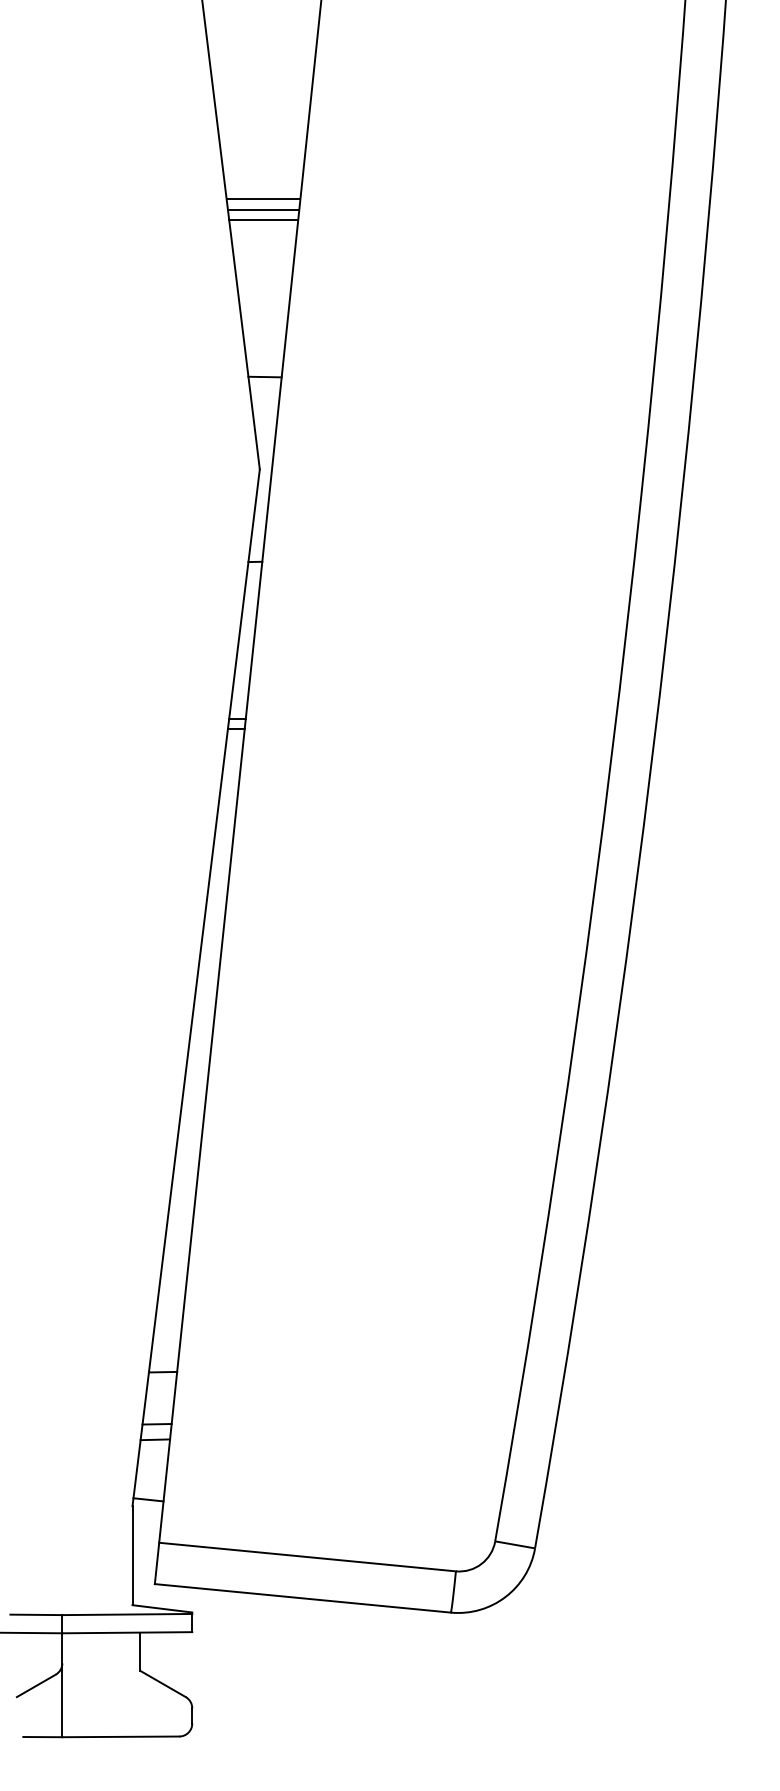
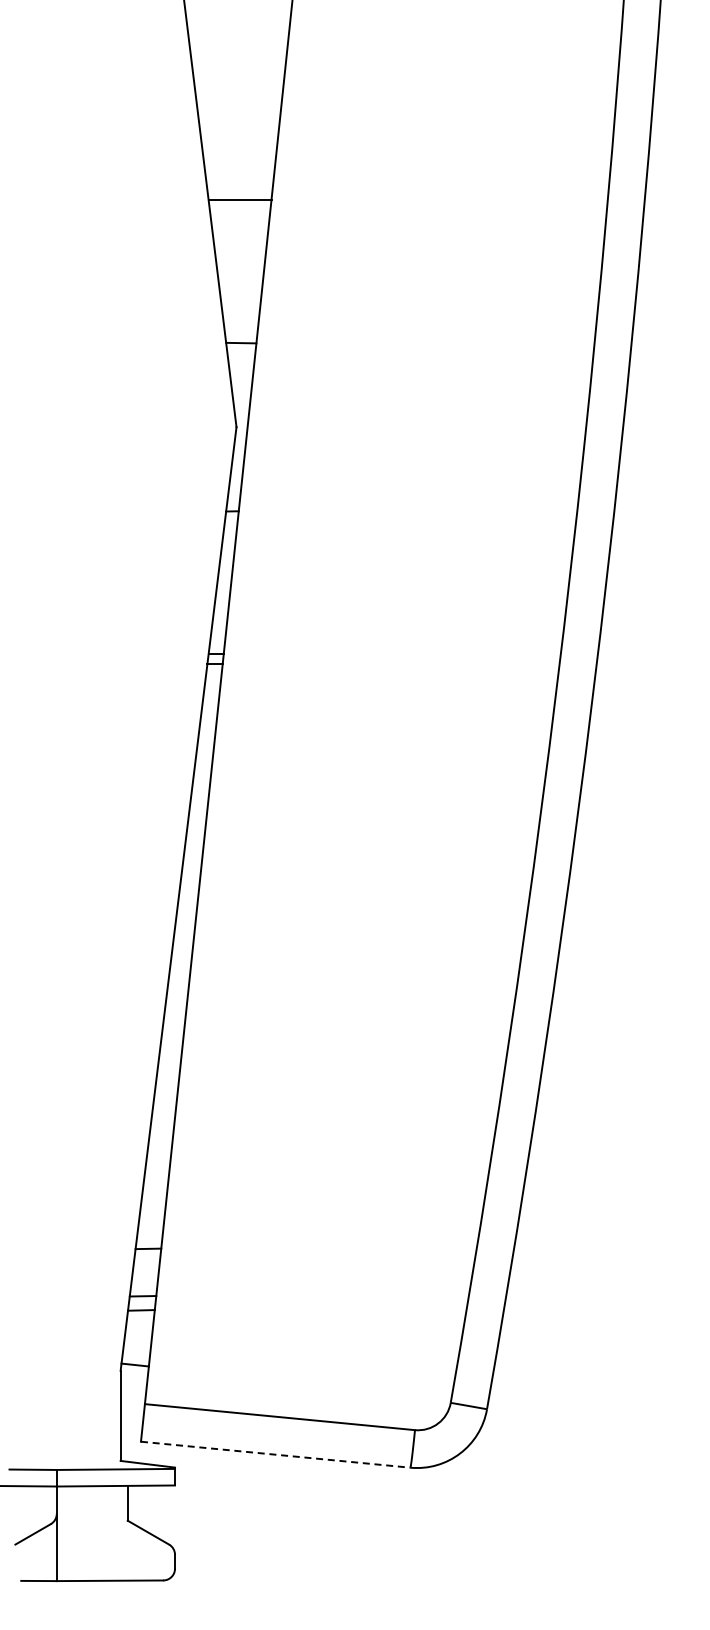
line: (263, 199) -> (239, 181), removed
line: (263, 209) -> (239, 190), removed
line: (303, 1598) -> (276, 1454), solid -> dashed

